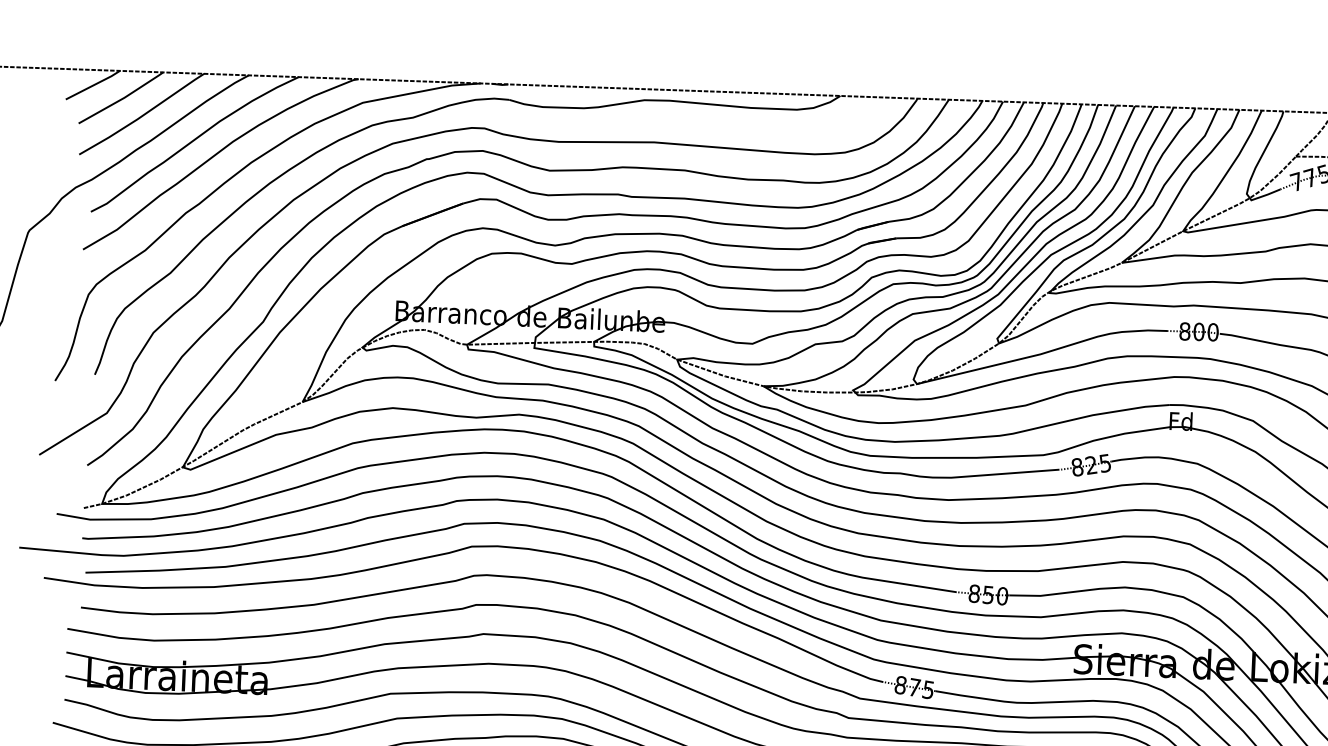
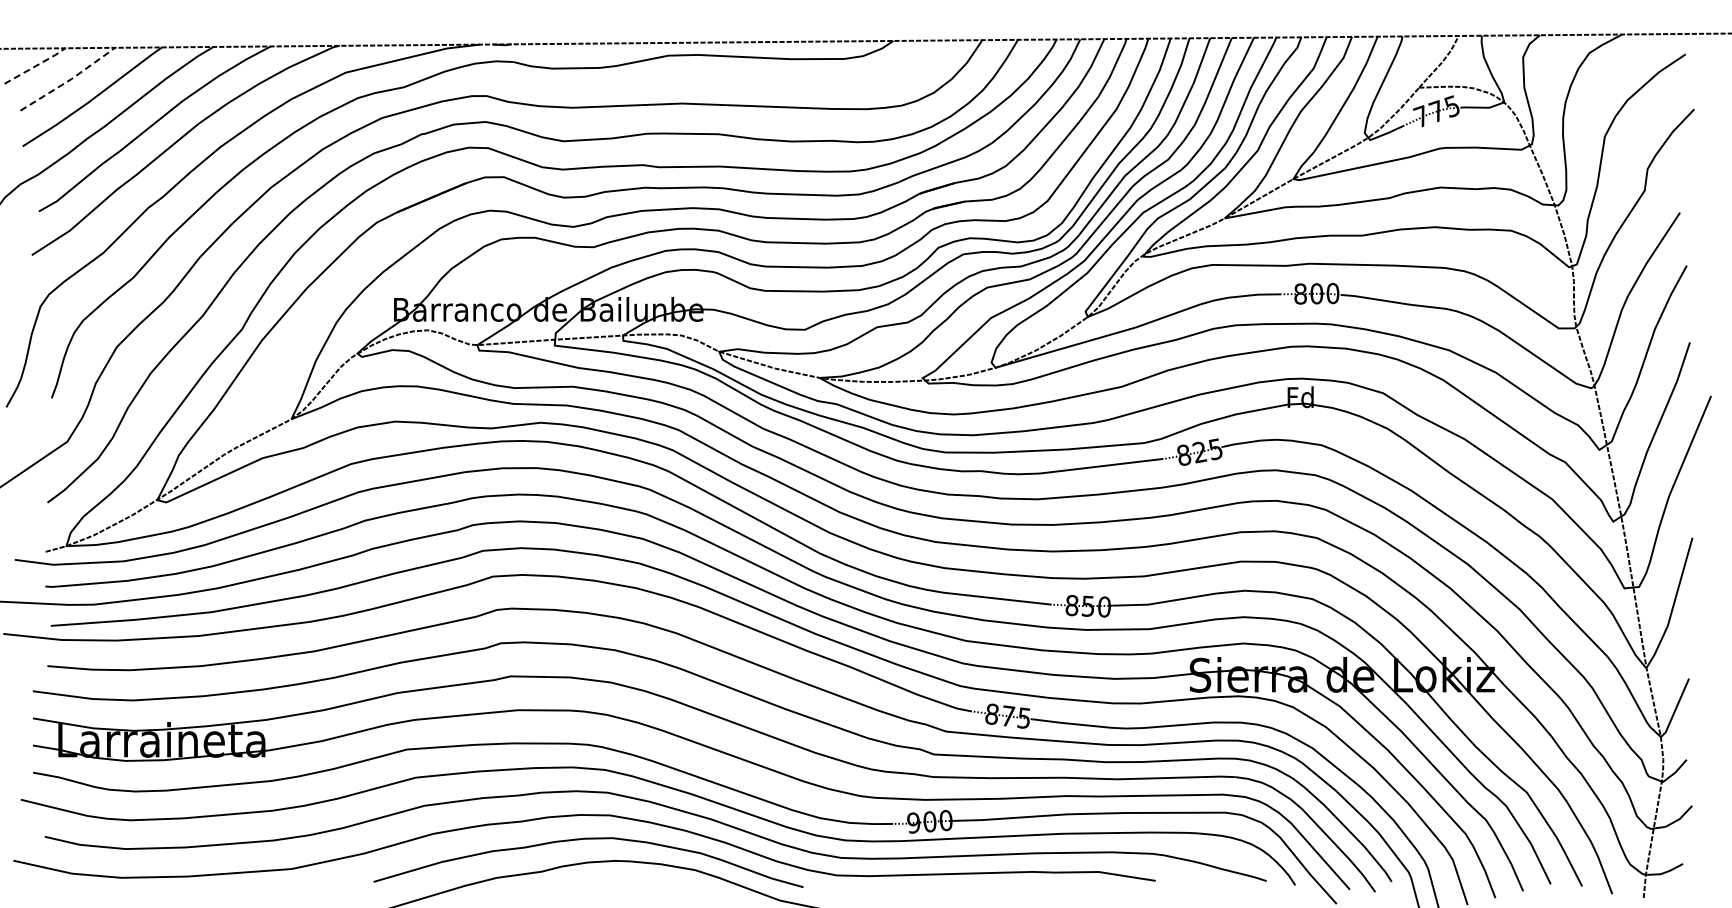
line: (93, 85) -> (35, 66), solid -> dashed
line: (123, 98) -> (70, 79), solid -> dashed

